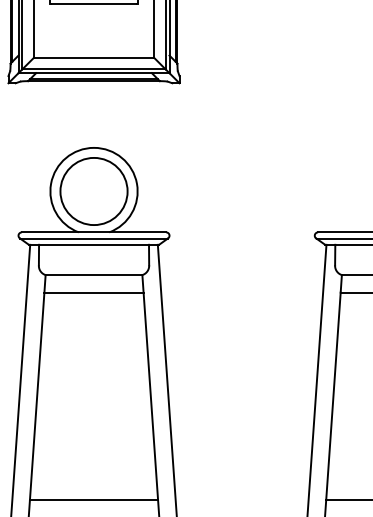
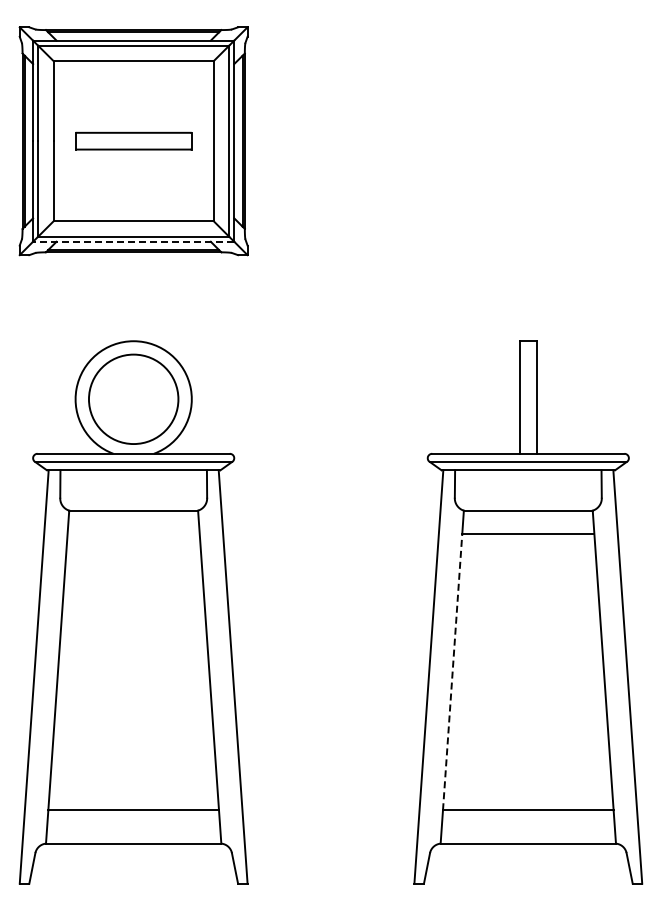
line: (93, 73) -> (133, 241), solid -> dashed
line: (93, 292) -> (133, 534), removed
line: (333, 395) -> (452, 671), solid -> dashed

